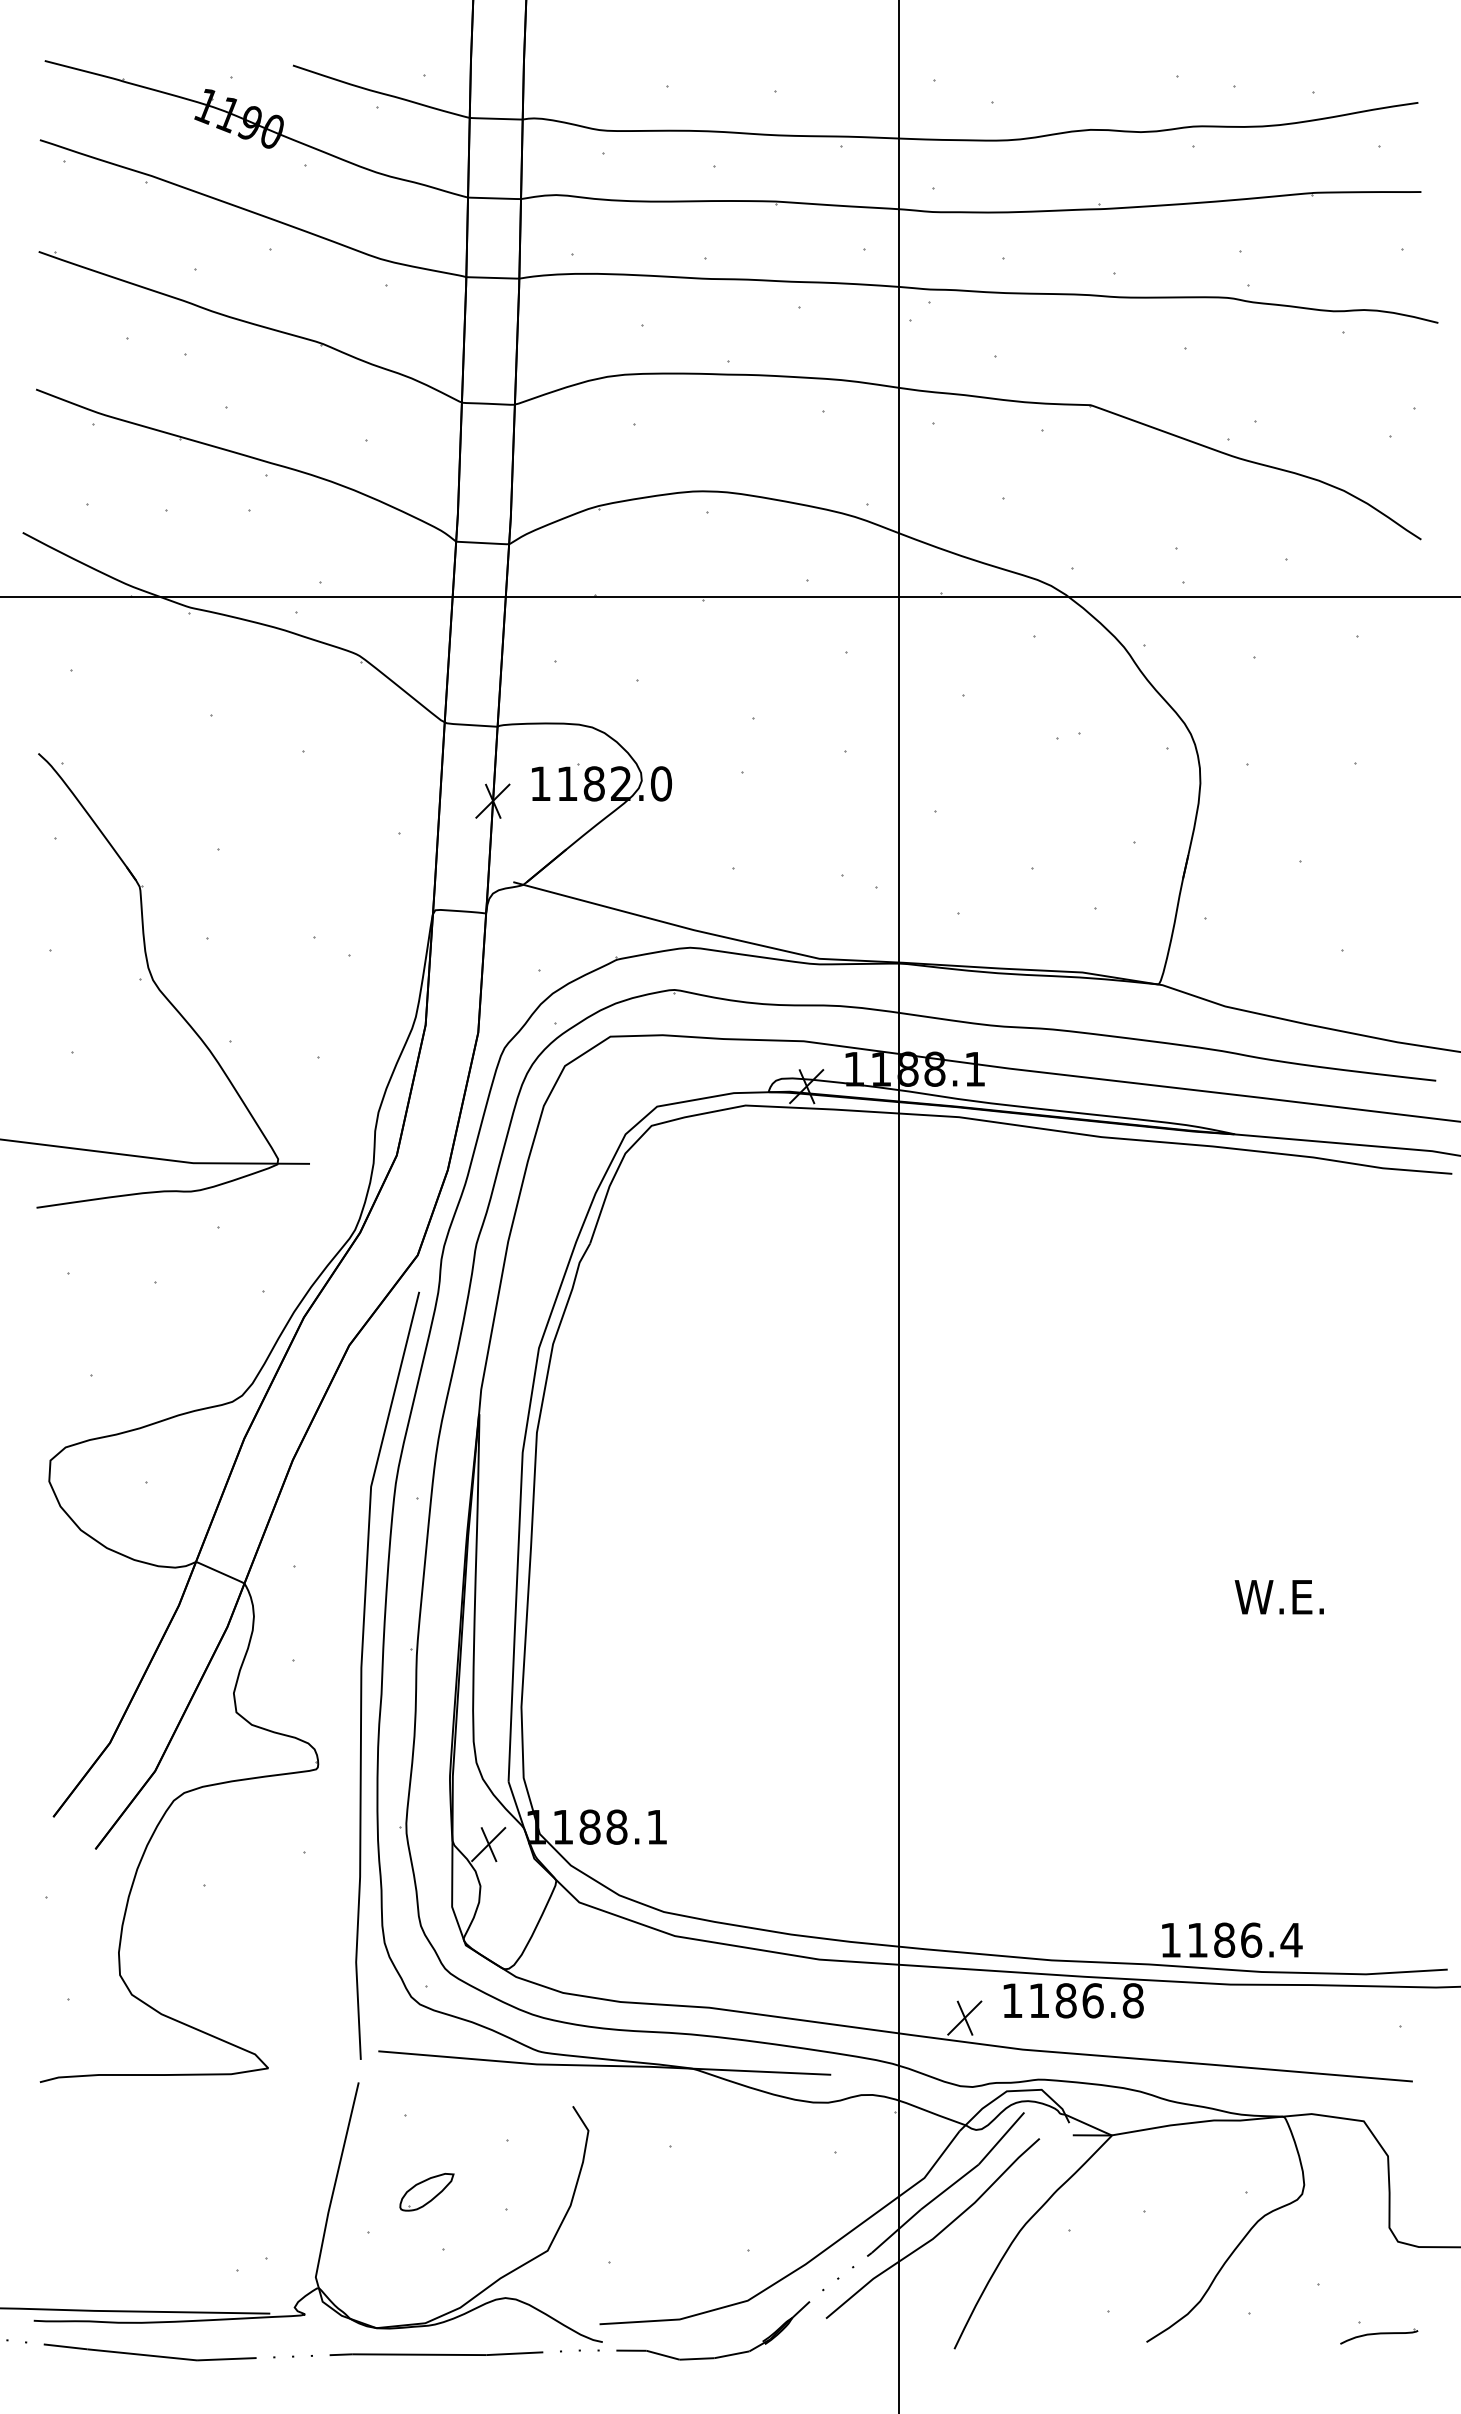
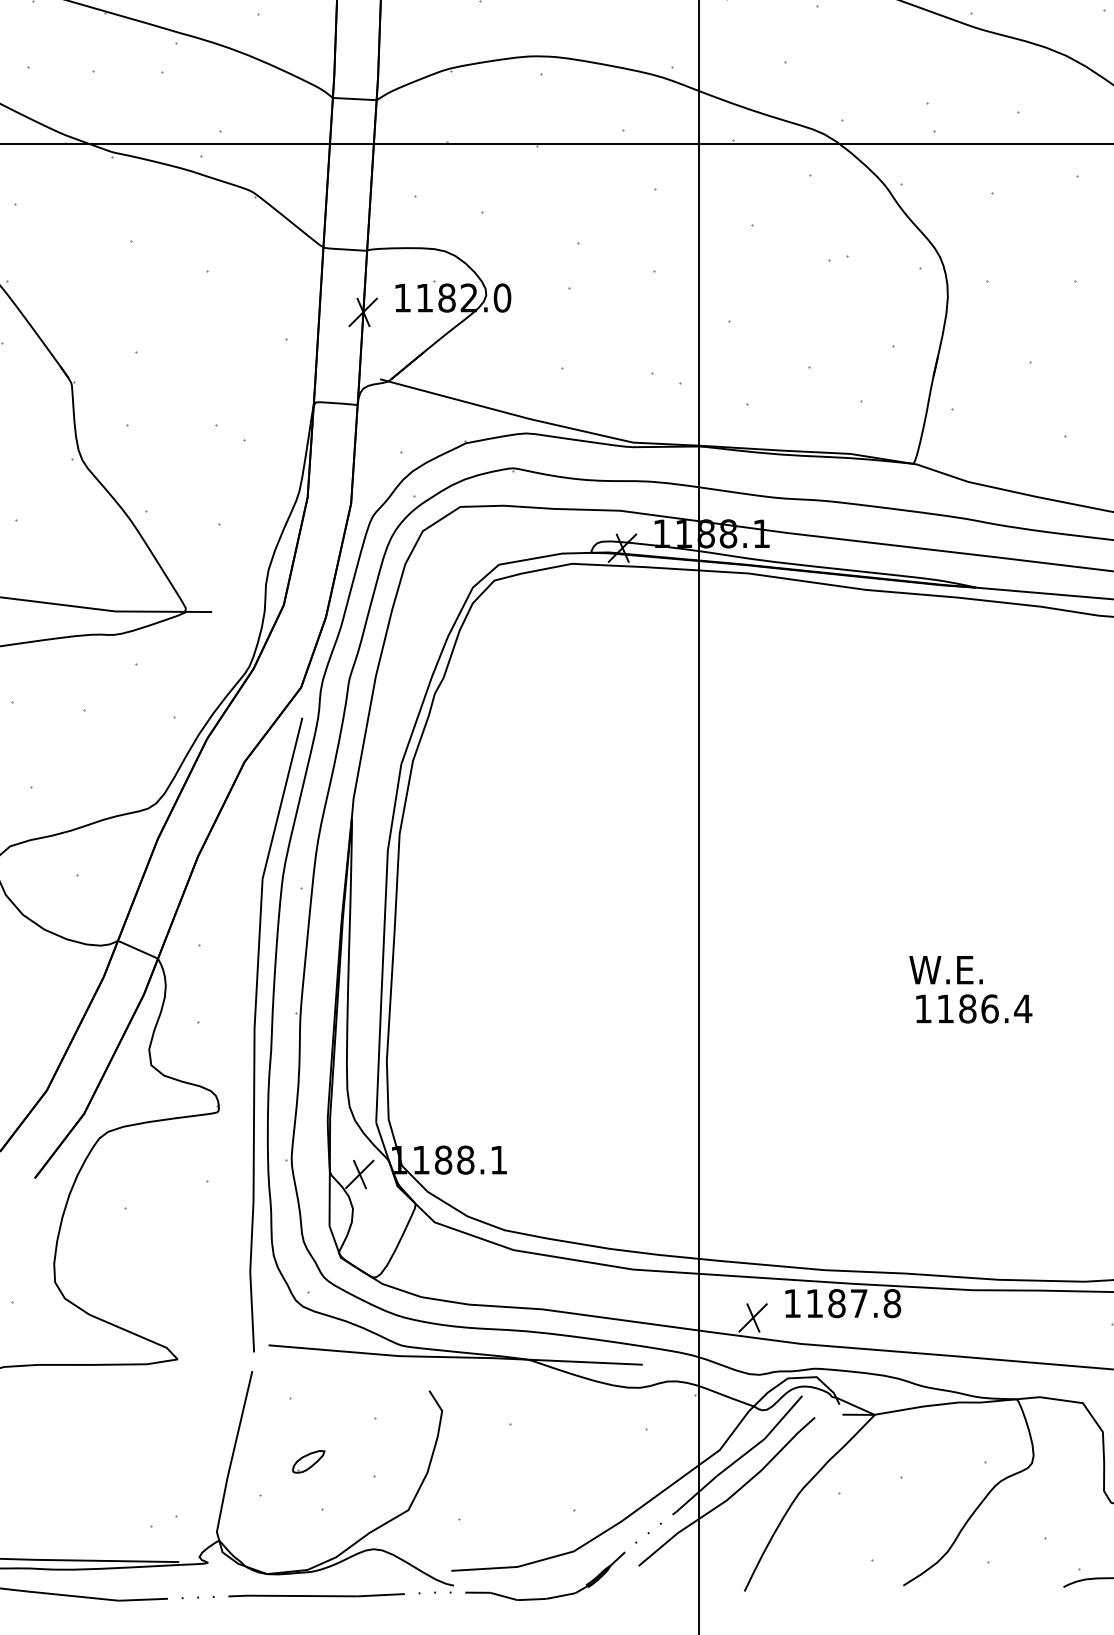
text: (1278, 1597) -> (945, 970), moved
text: (1232, 1939) -> (974, 1008), moved
text: (1092, 2000) -> (858, 1303), 1186.8 -> 1187.8
part: (426, 2192) -> (308, 1461), size x0.71

